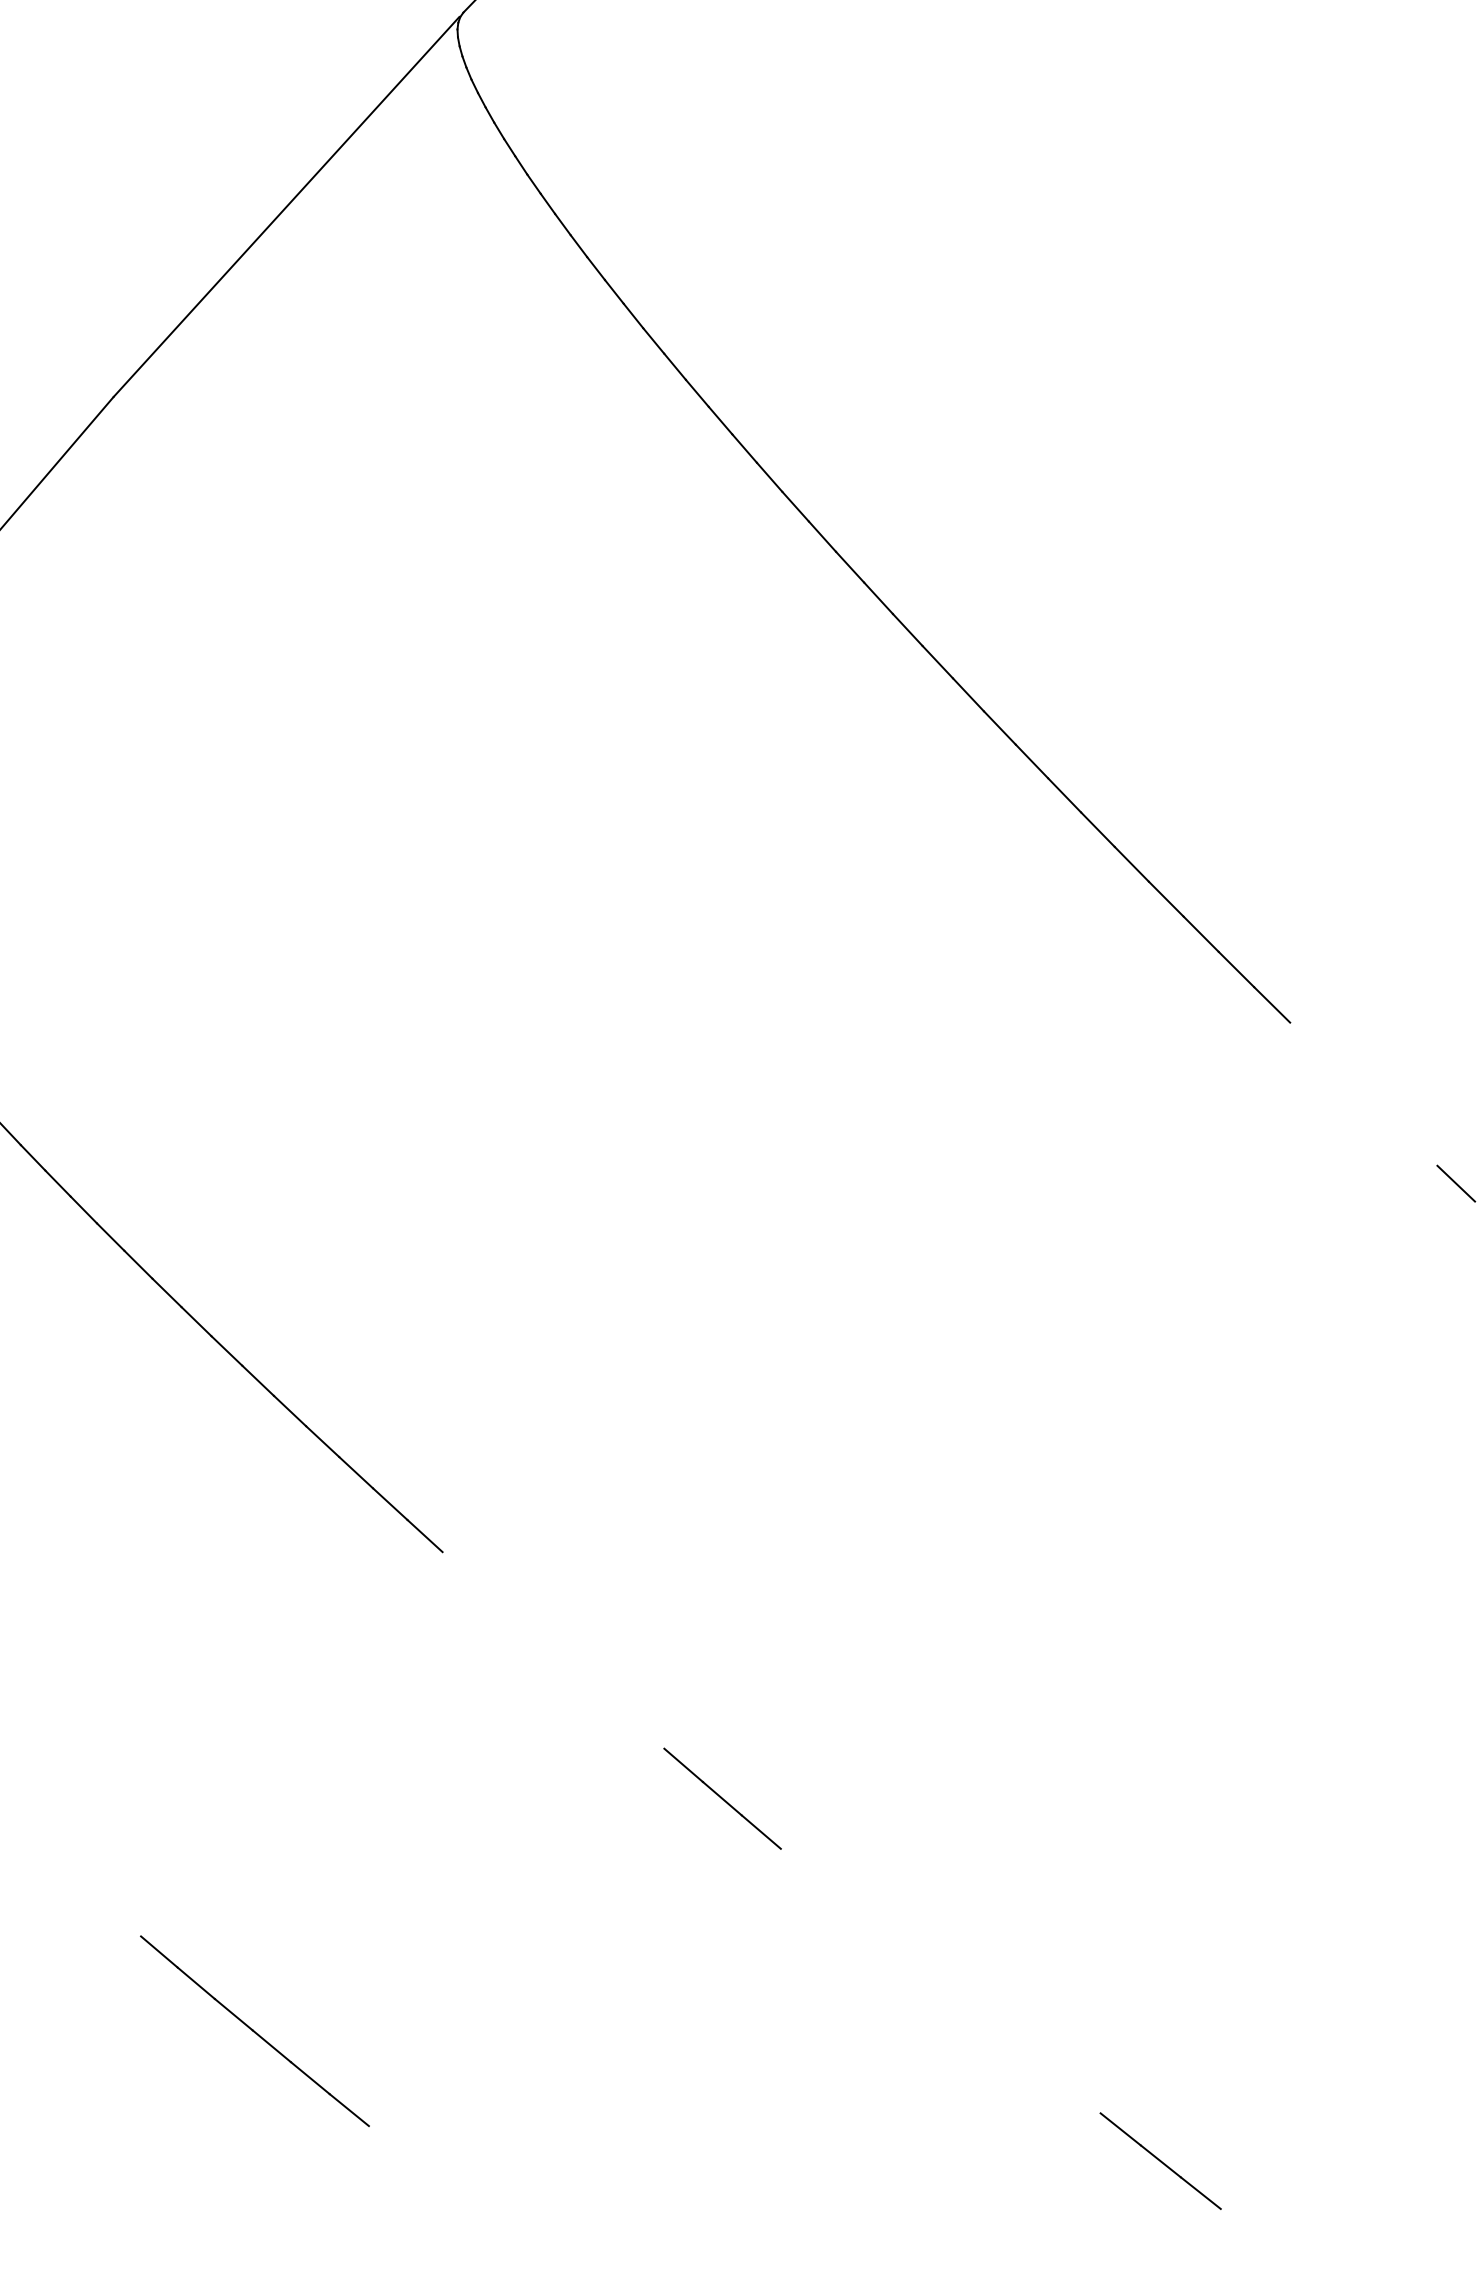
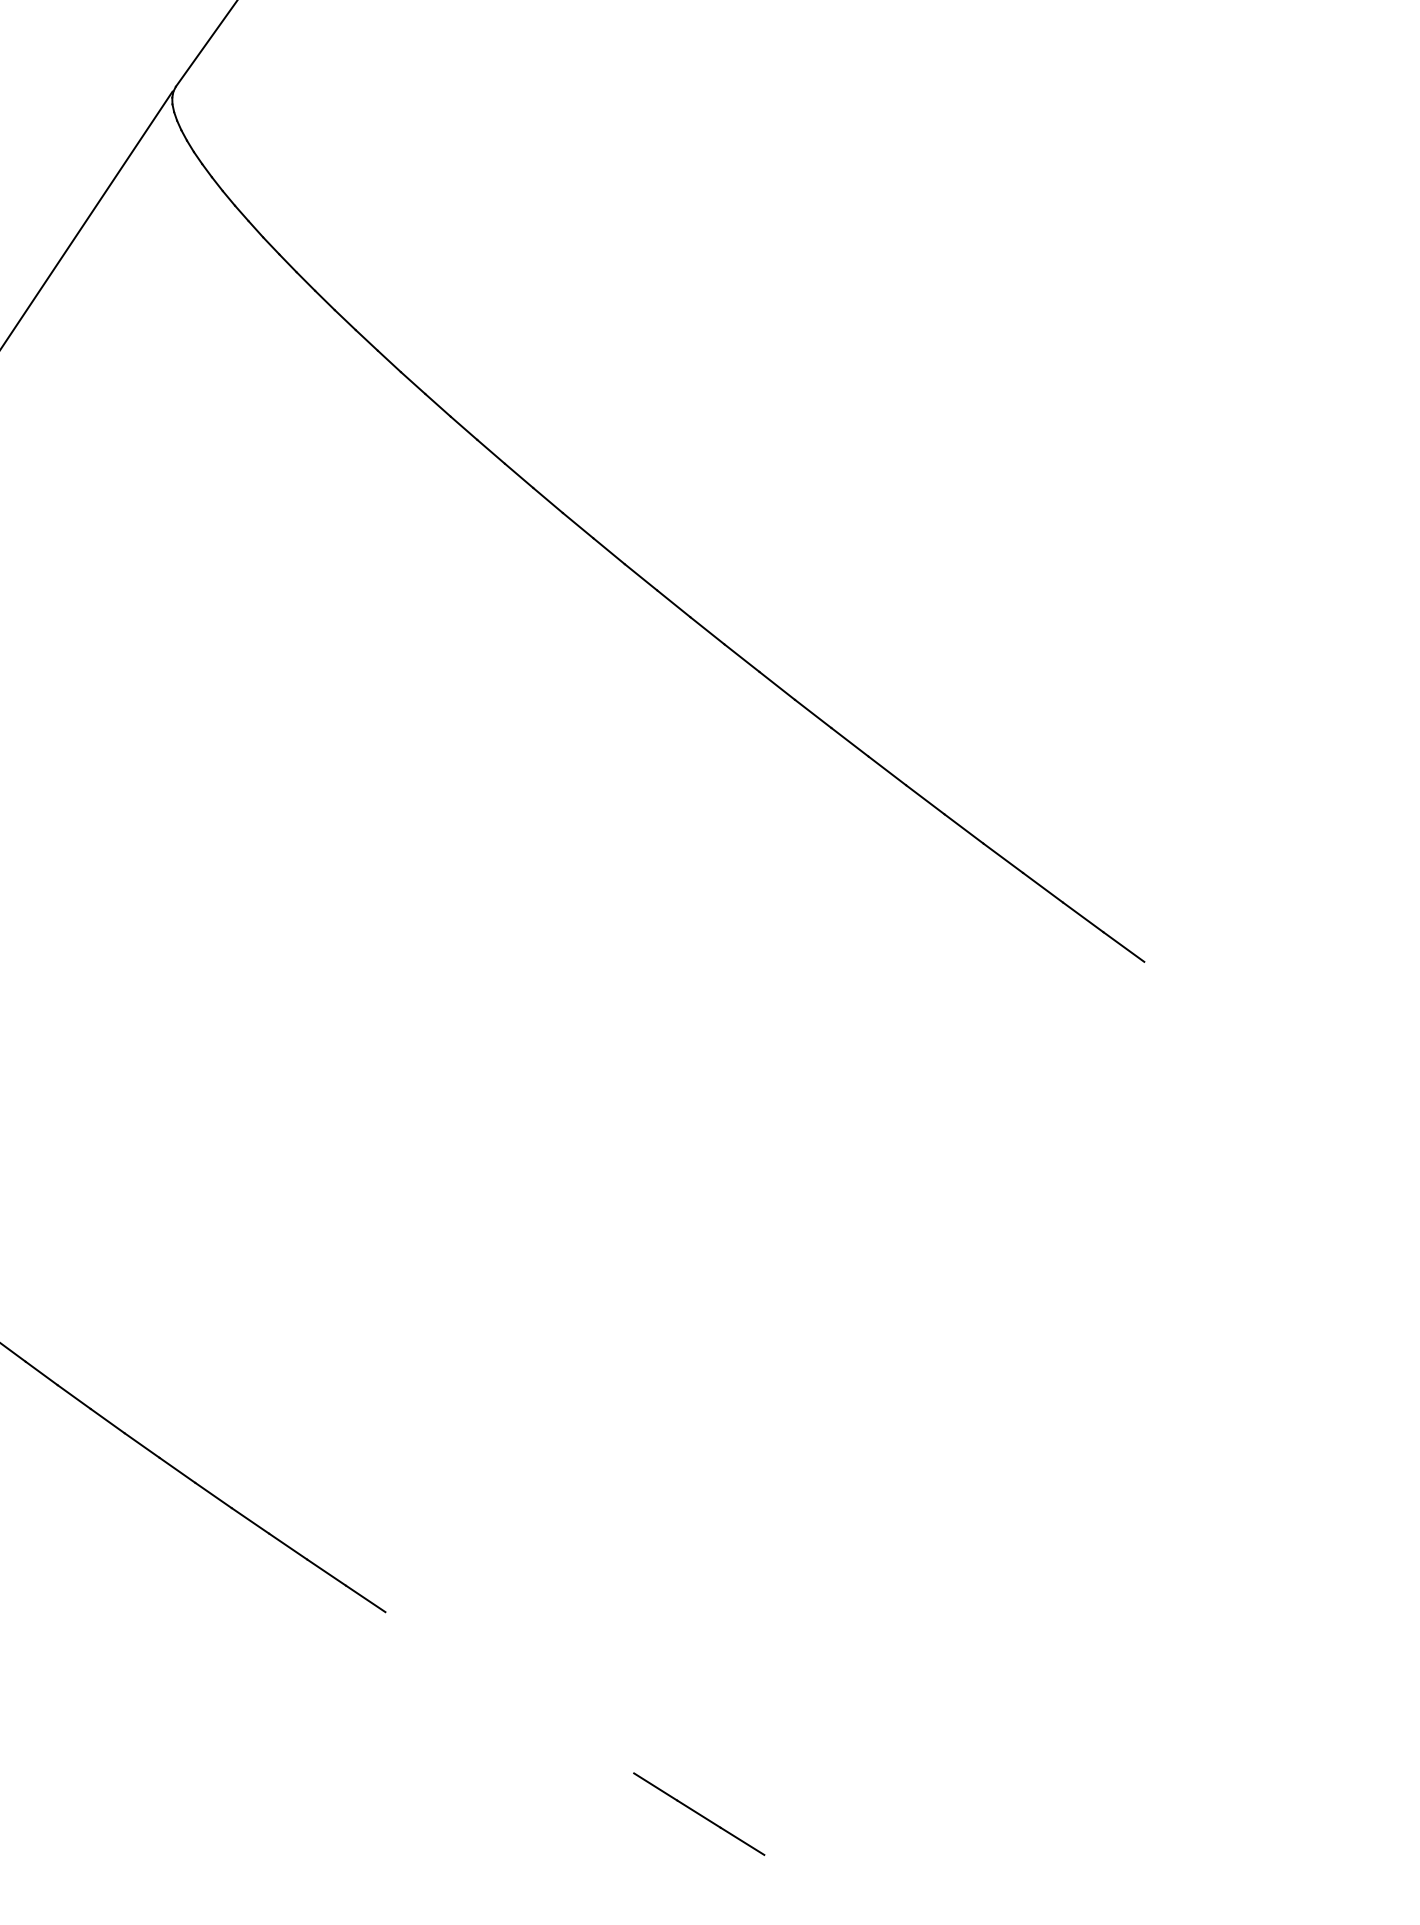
line: (1456, 1183) -> (1332, 1096), removed

